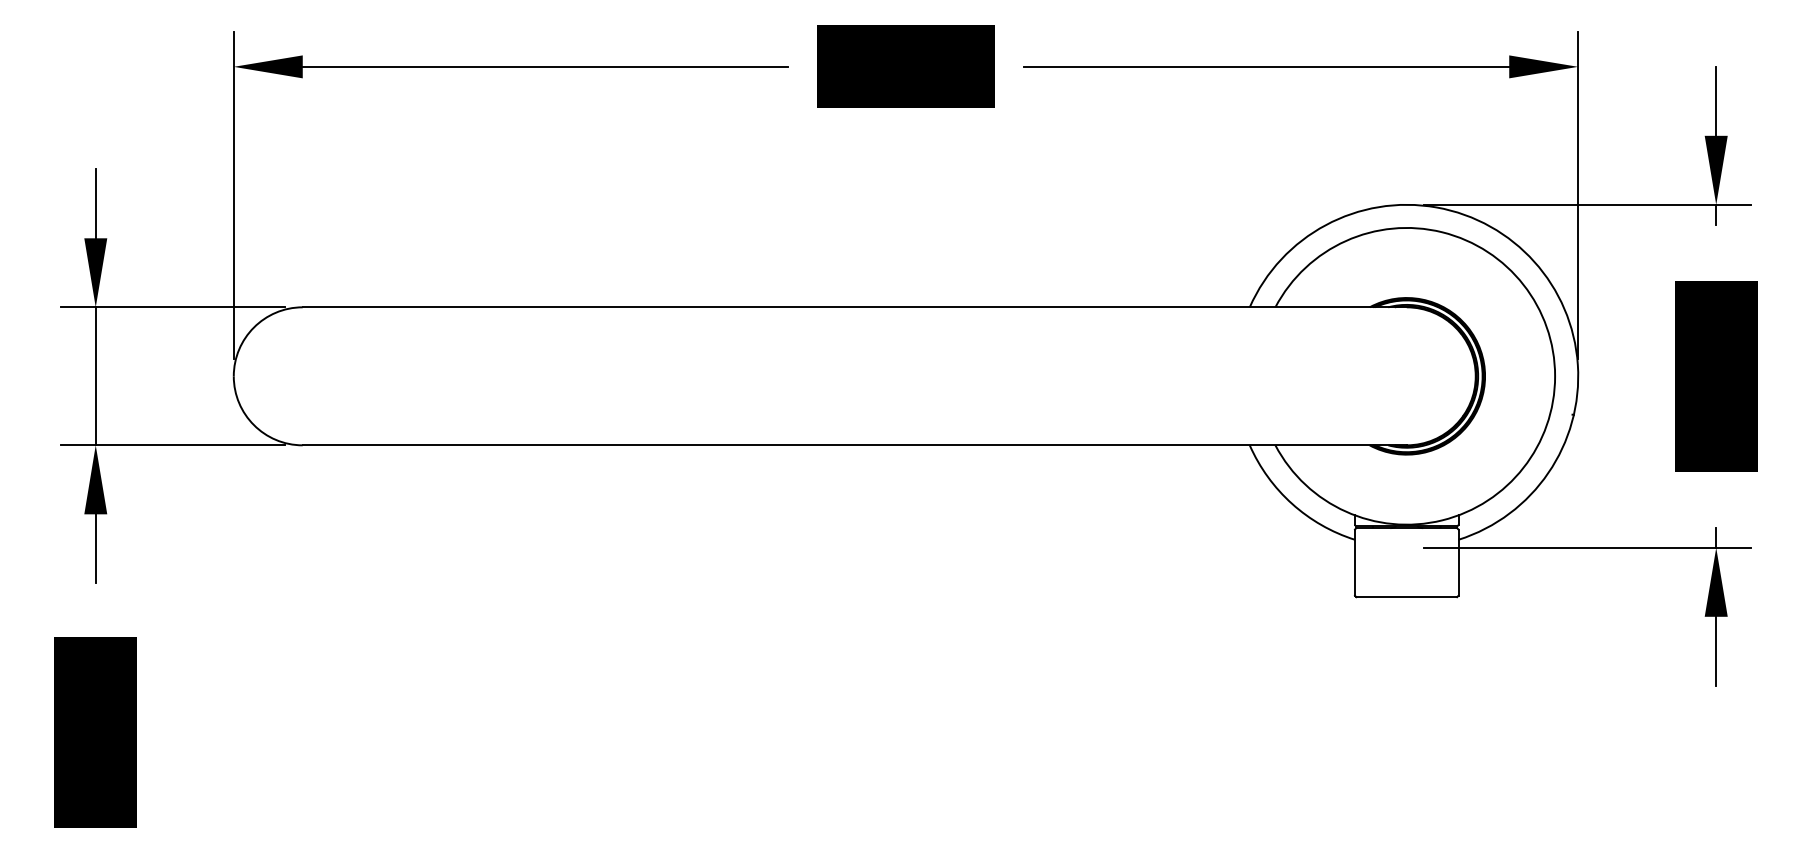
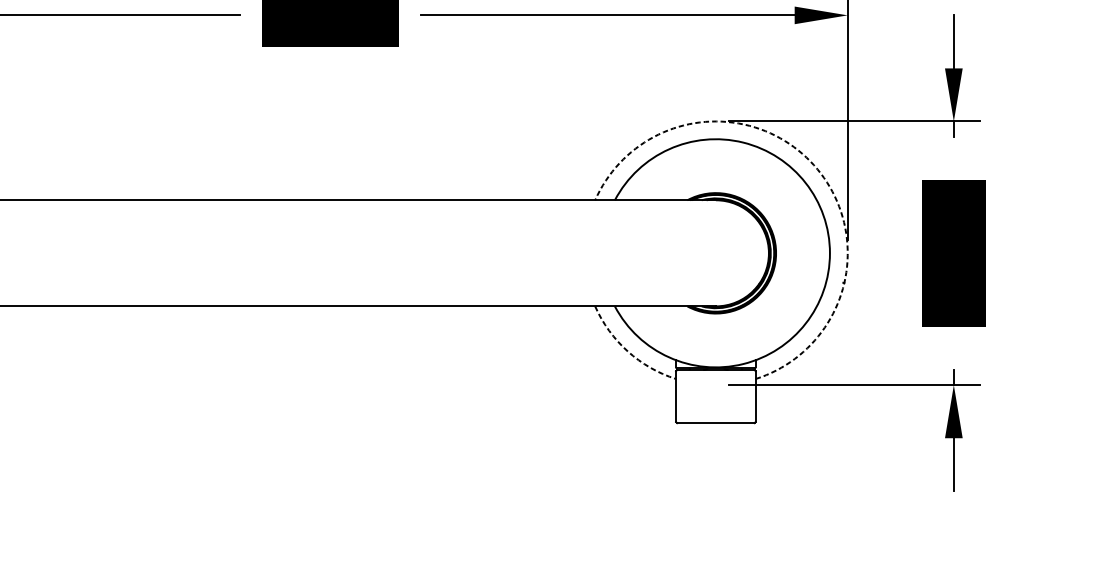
arc: (1534, 261) -> (814, 165), solid -> dashed
arc: (1292, 503) -> (628, 351), solid -> dashed

